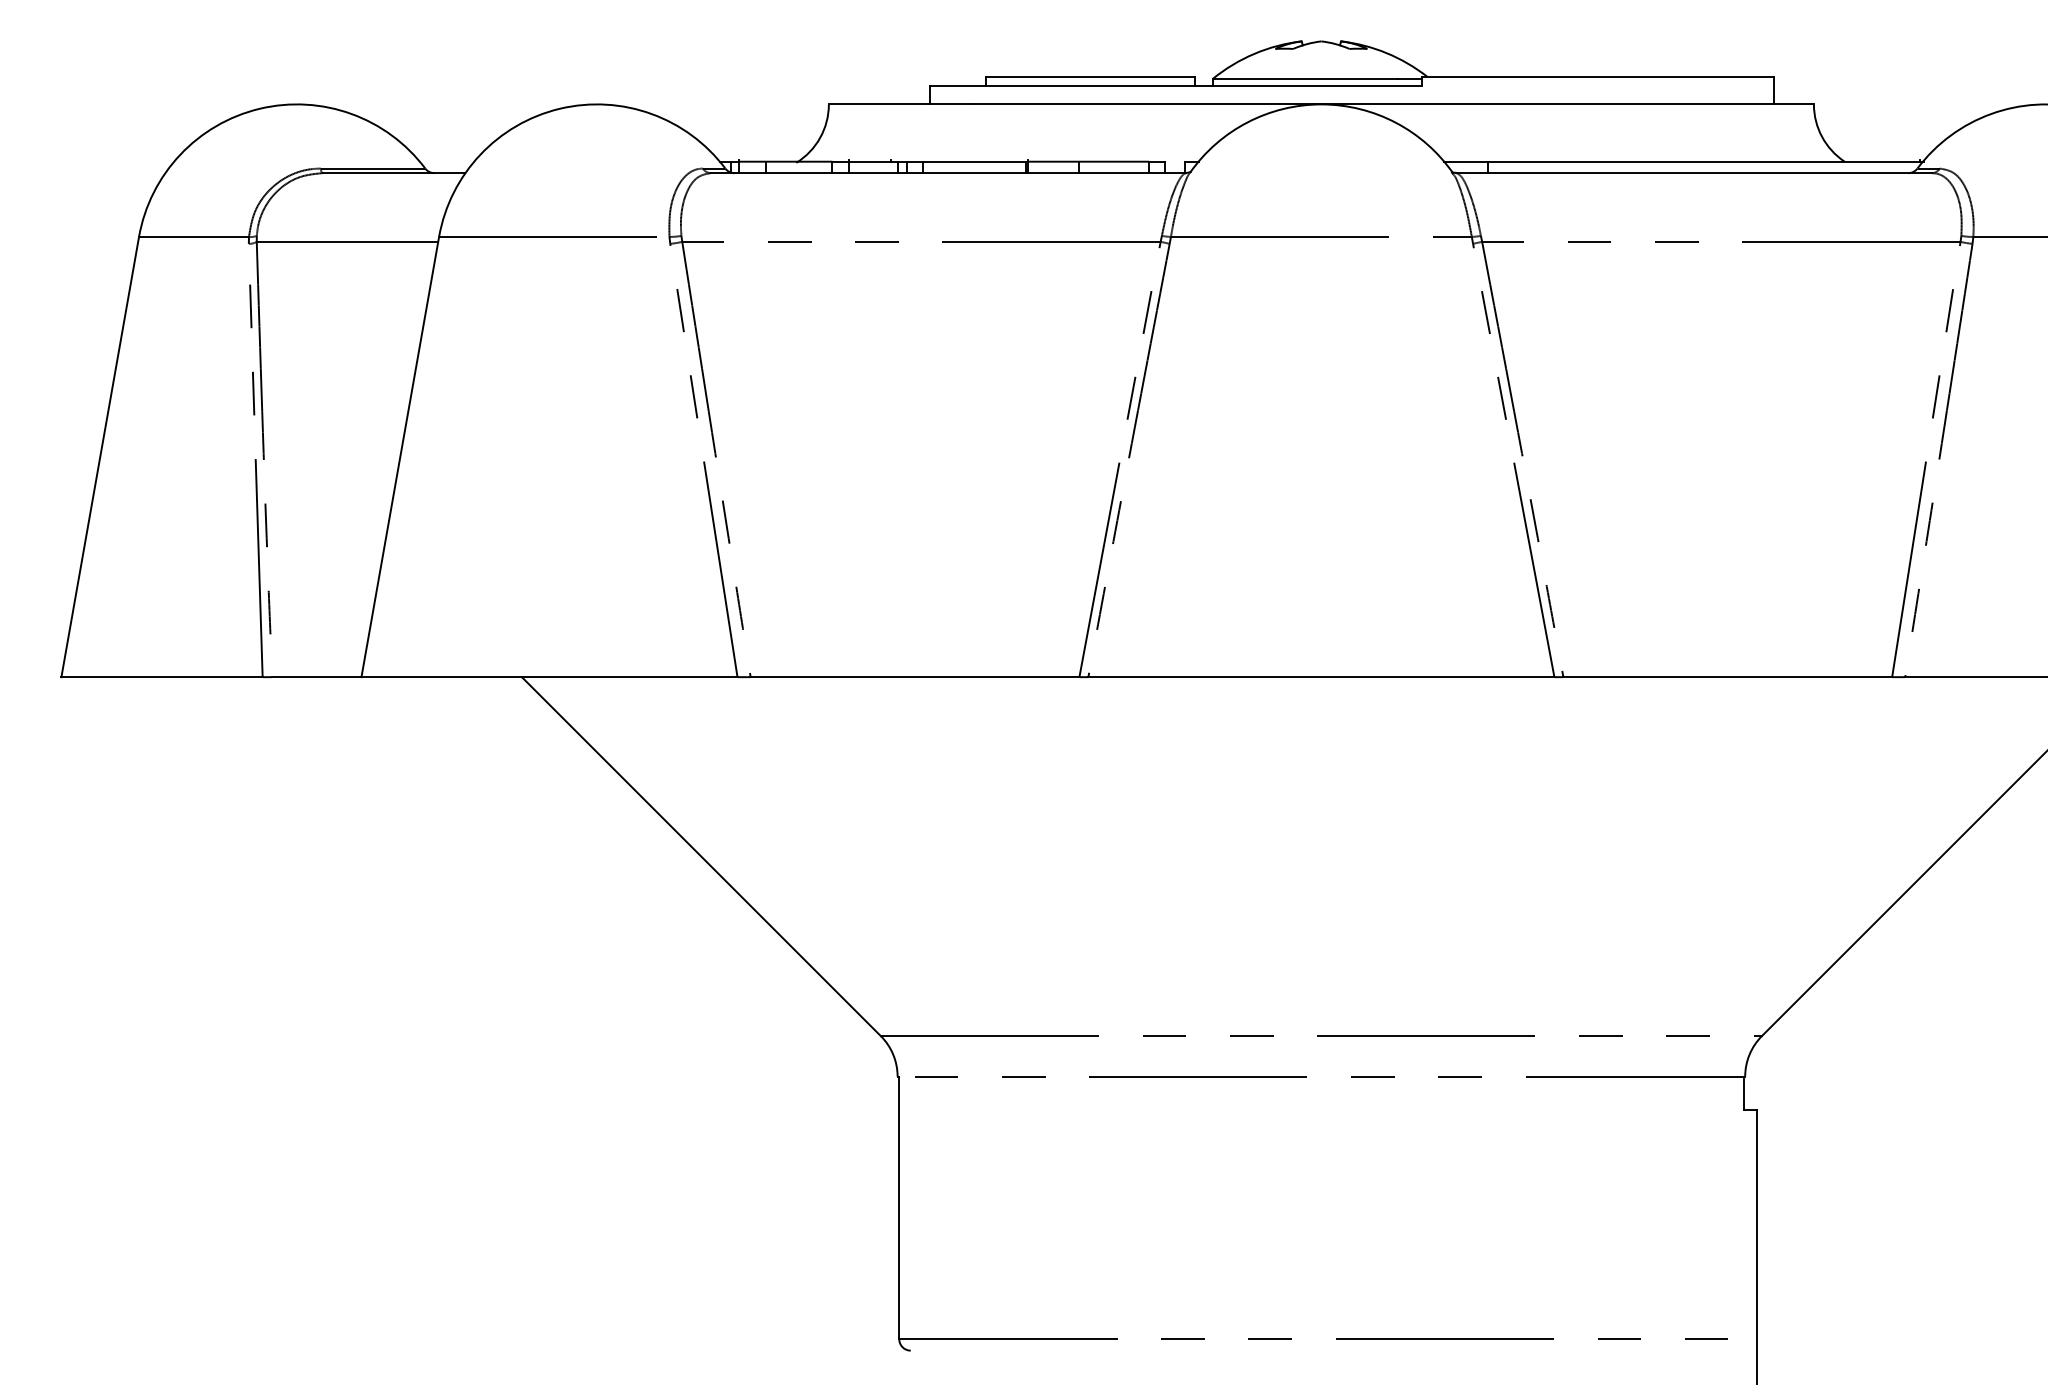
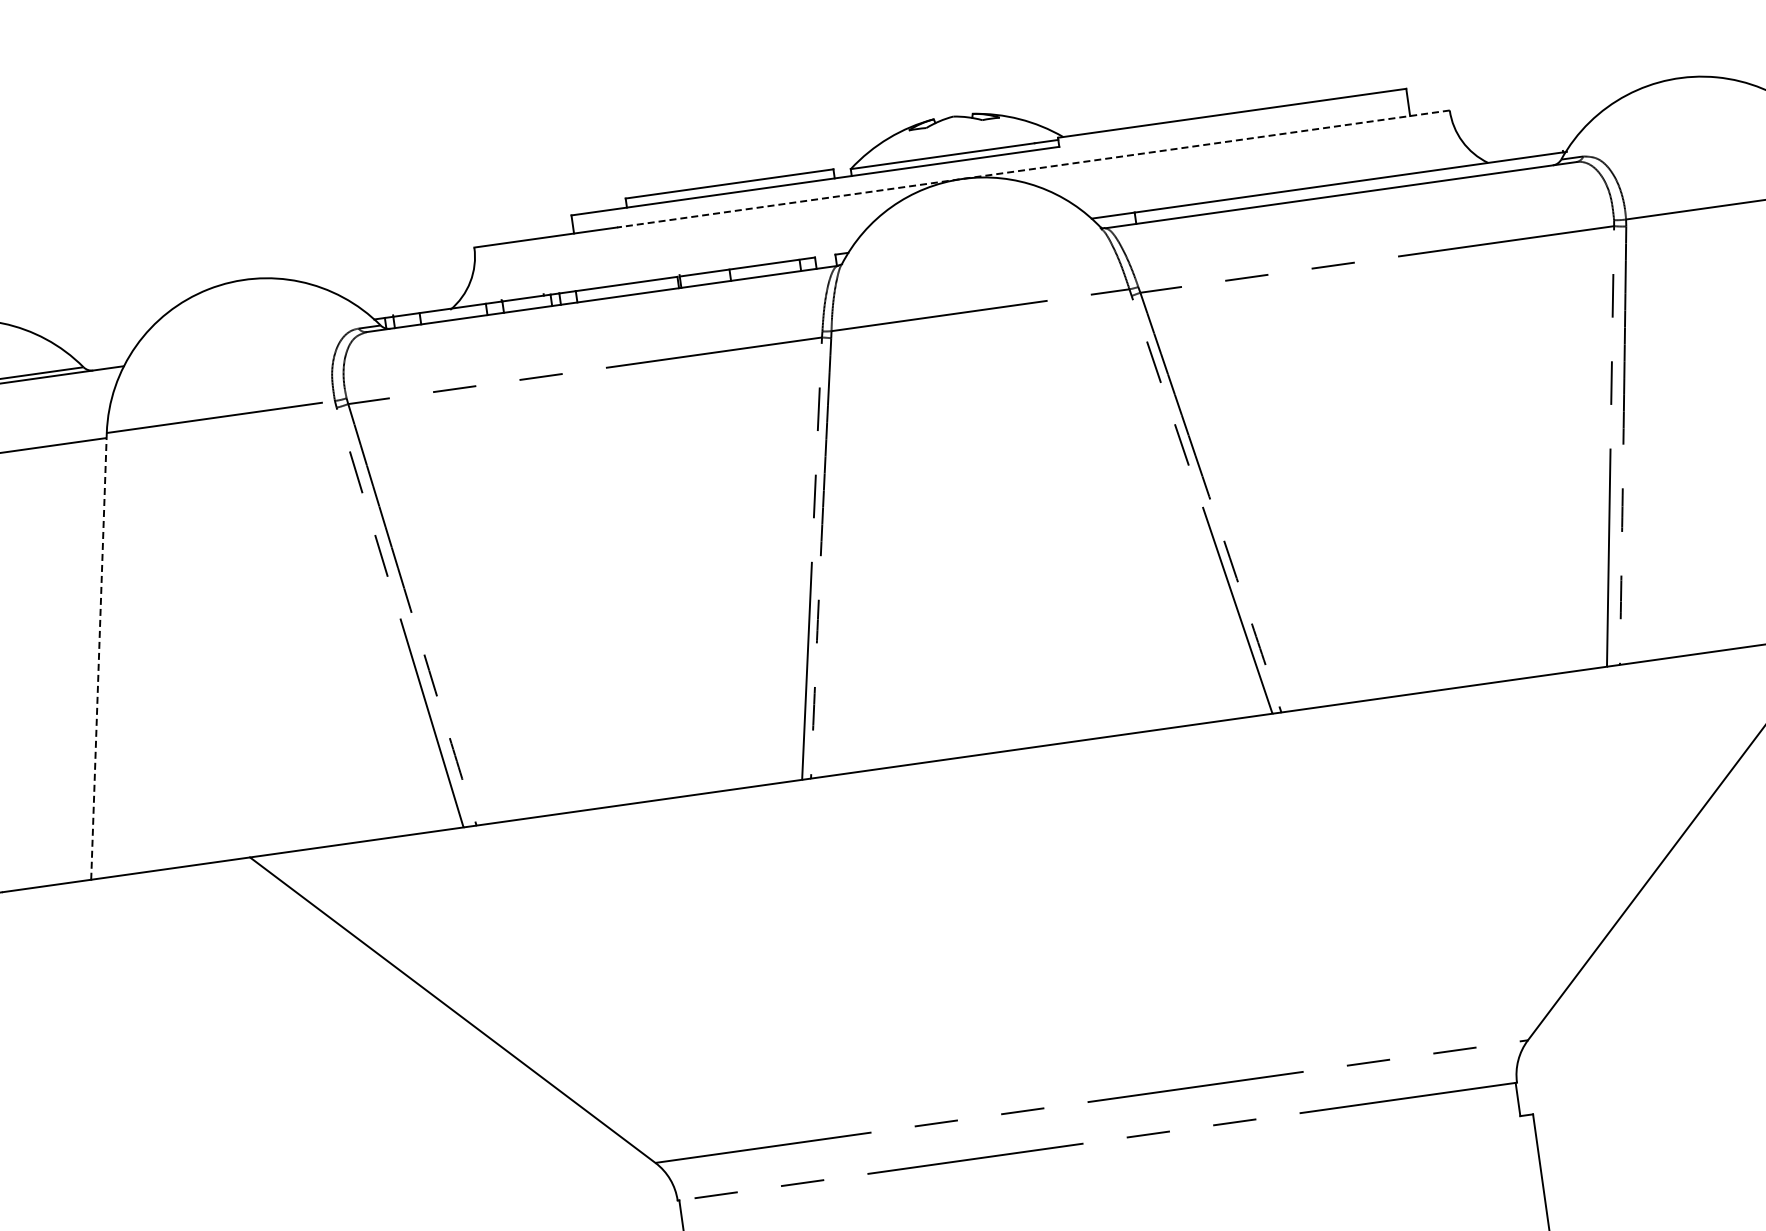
line: (1393, 104) -> (1033, 169), solid -> dashed
line: (400, 457) -> (99, 656), solid -> dashed

